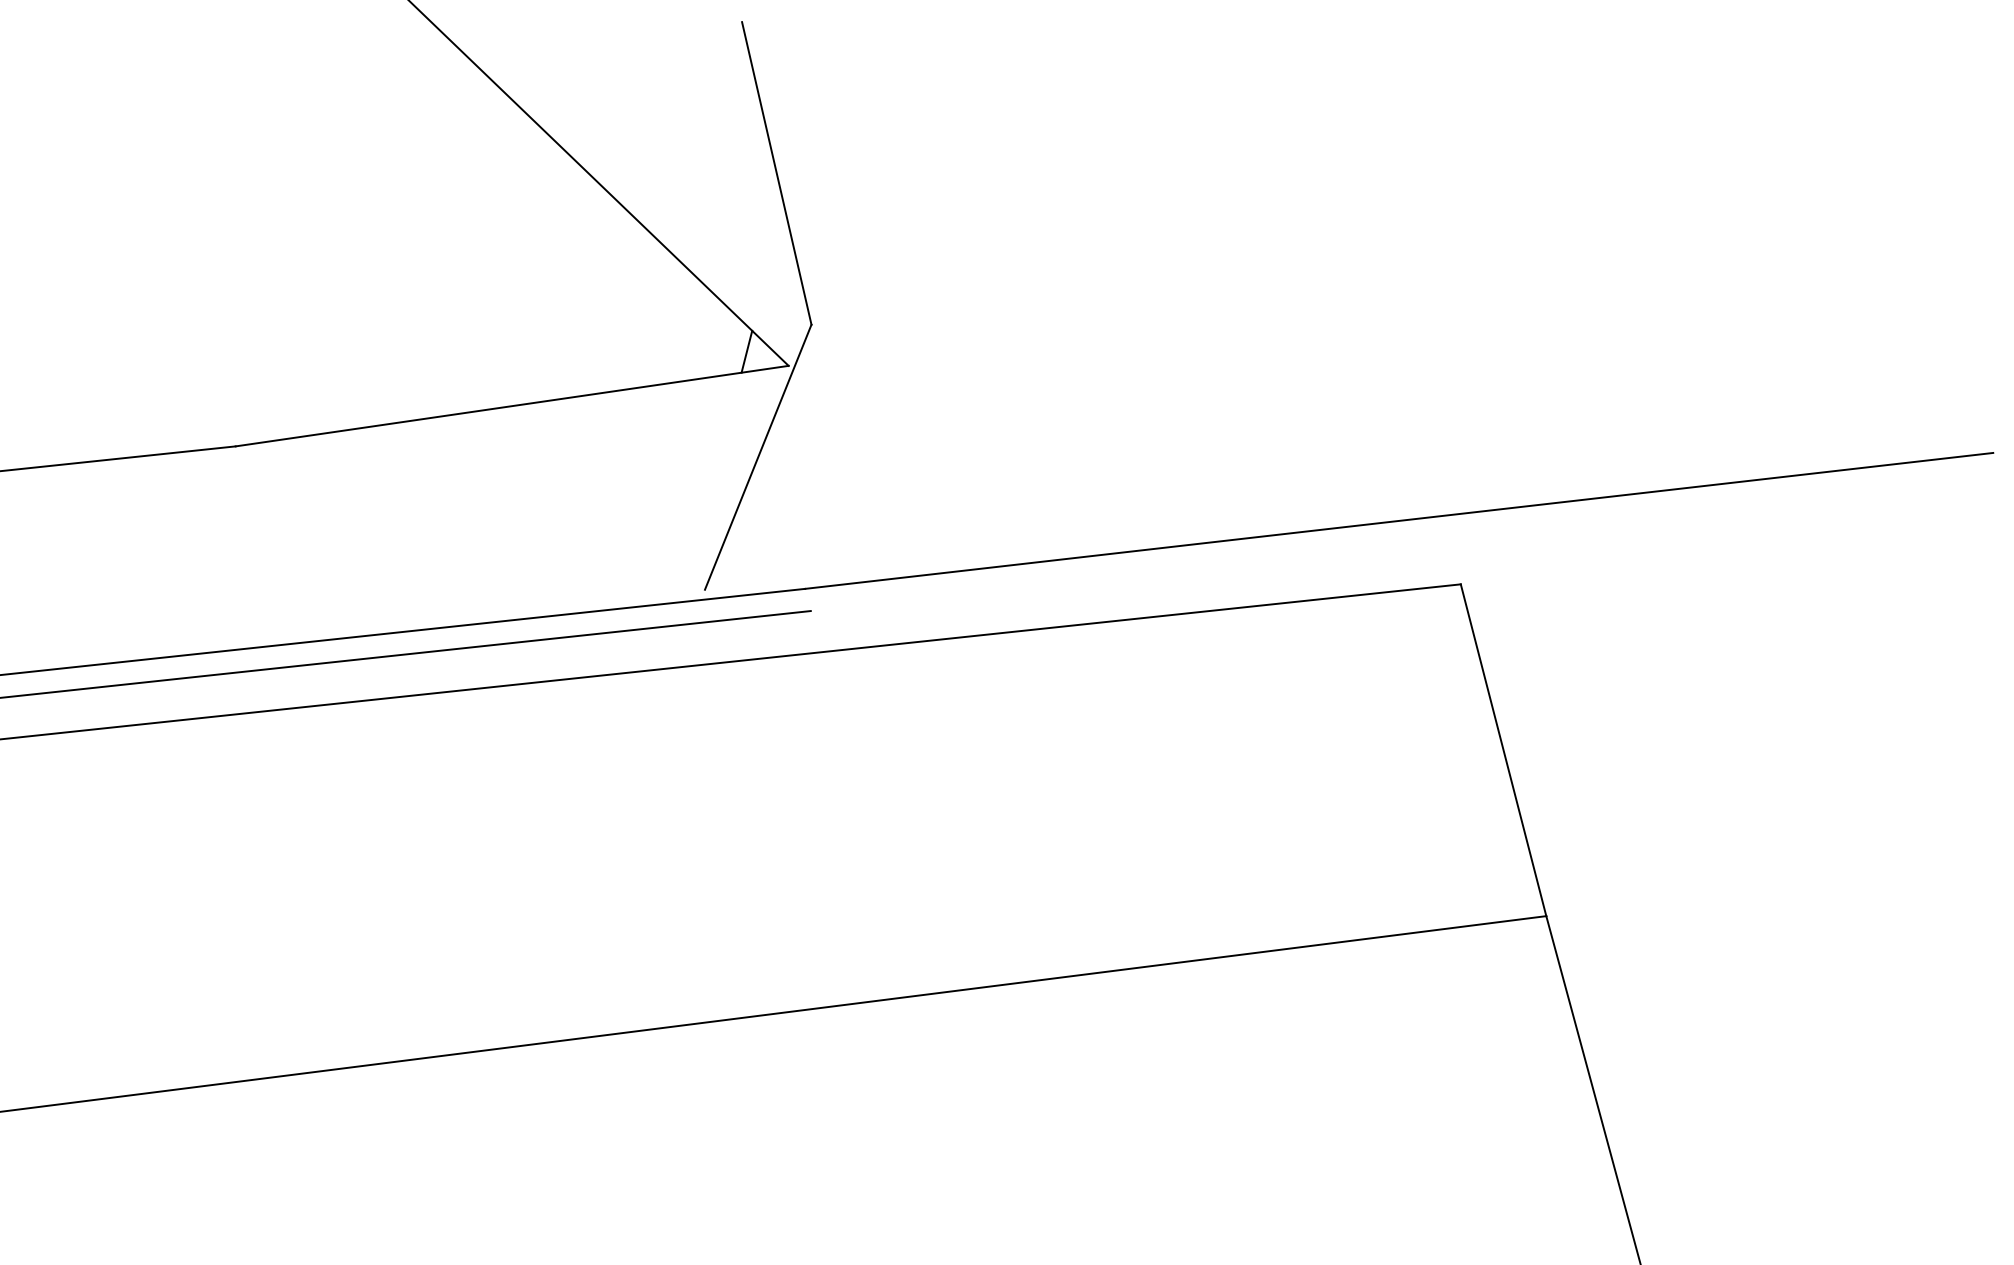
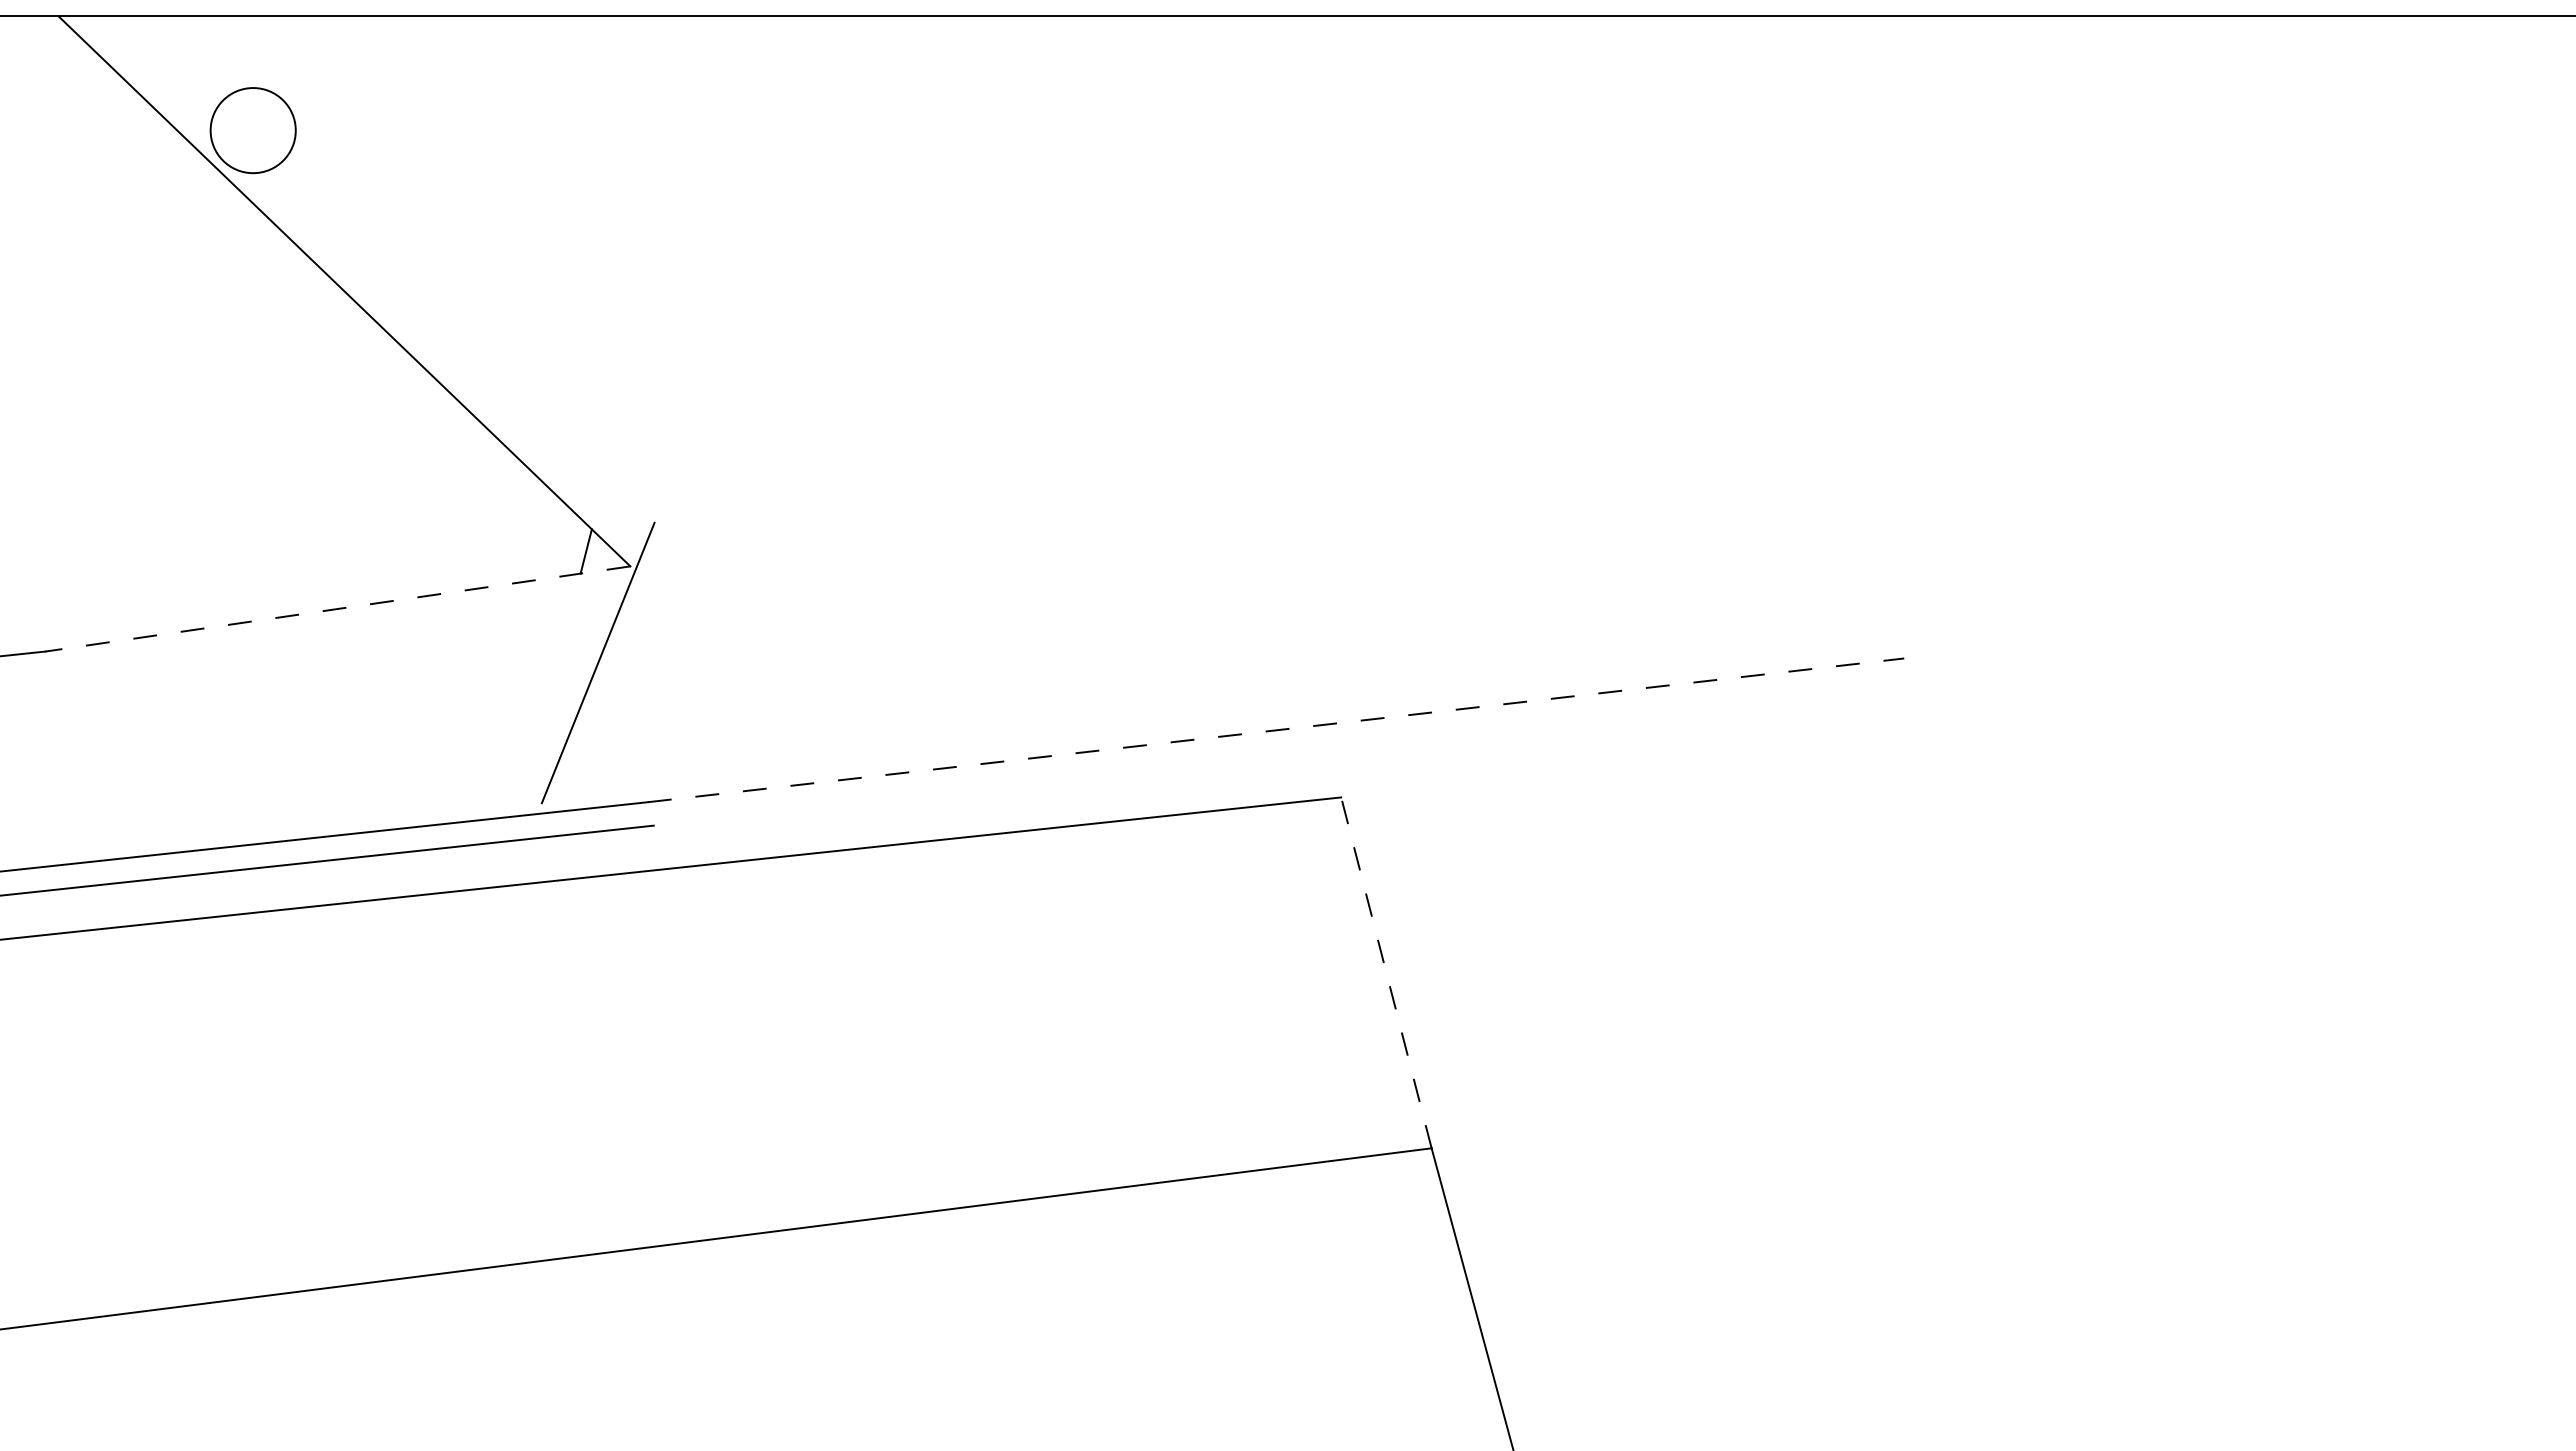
line: (776, 173) -> (617, 362), removed
line: (511, 406) -> (337, 609), solid -> dashed
line: (1399, 521) -> (1276, 730), solid -> dashed
line: (1503, 749) -> (1386, 972), solid -> dashed

